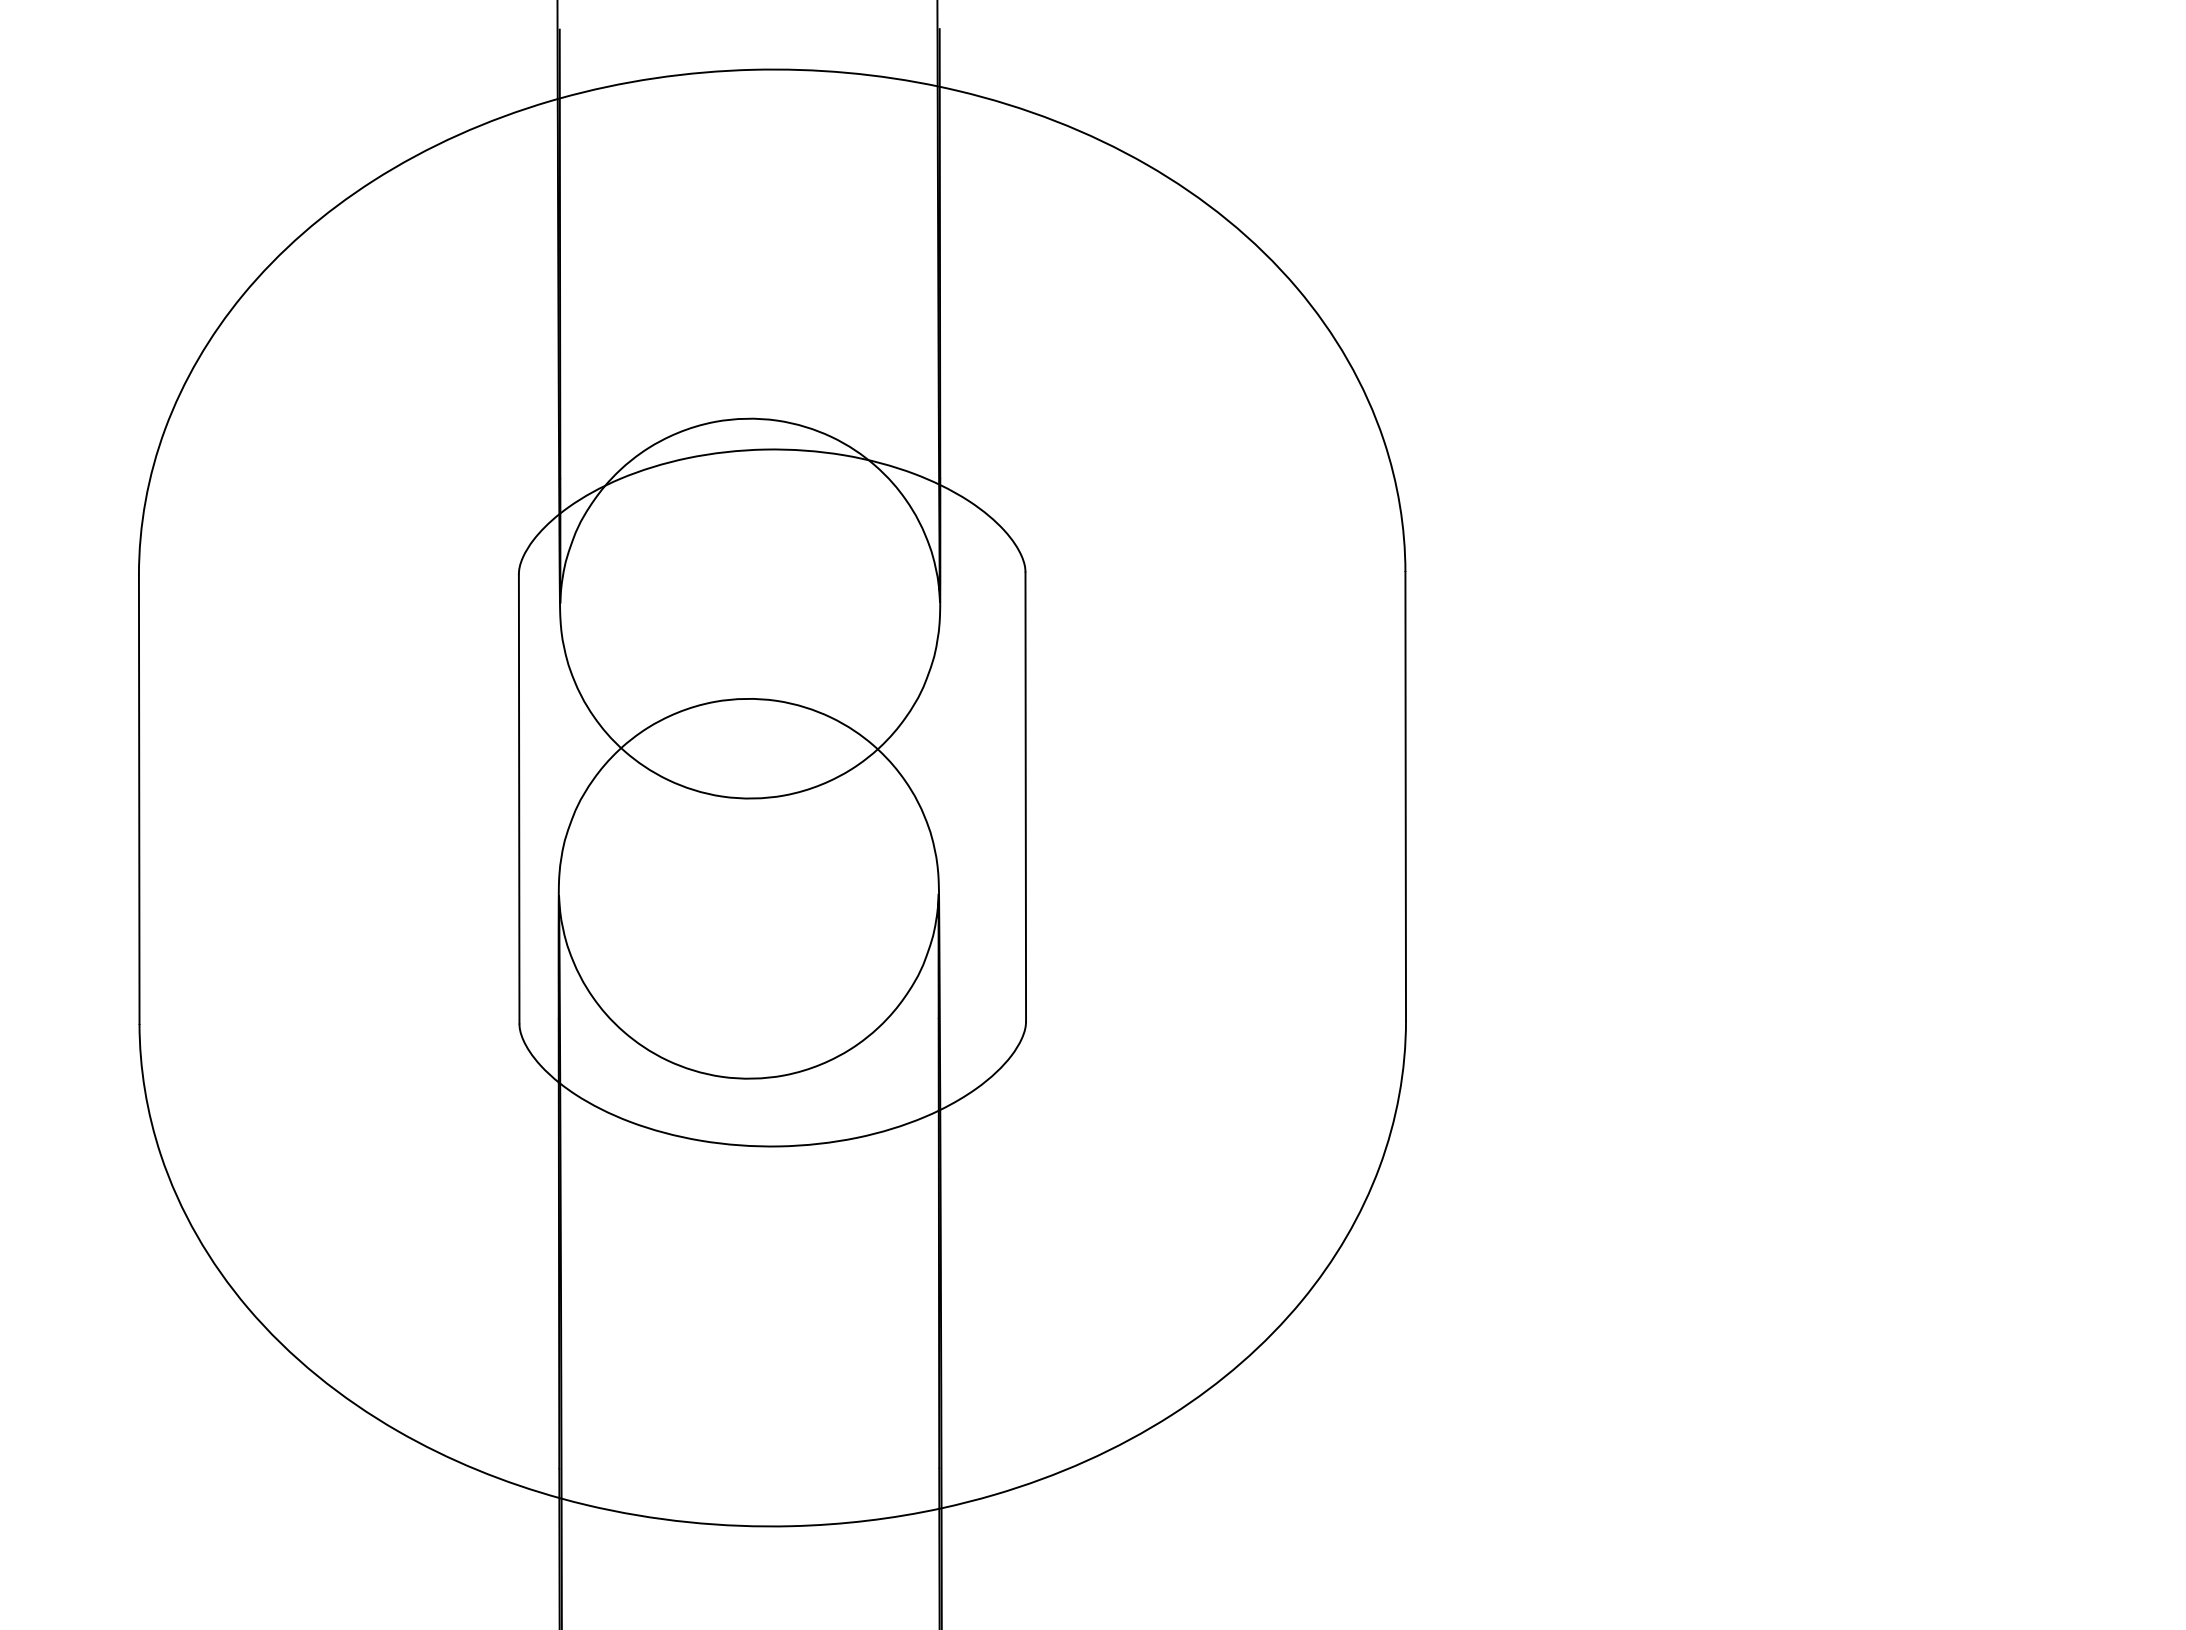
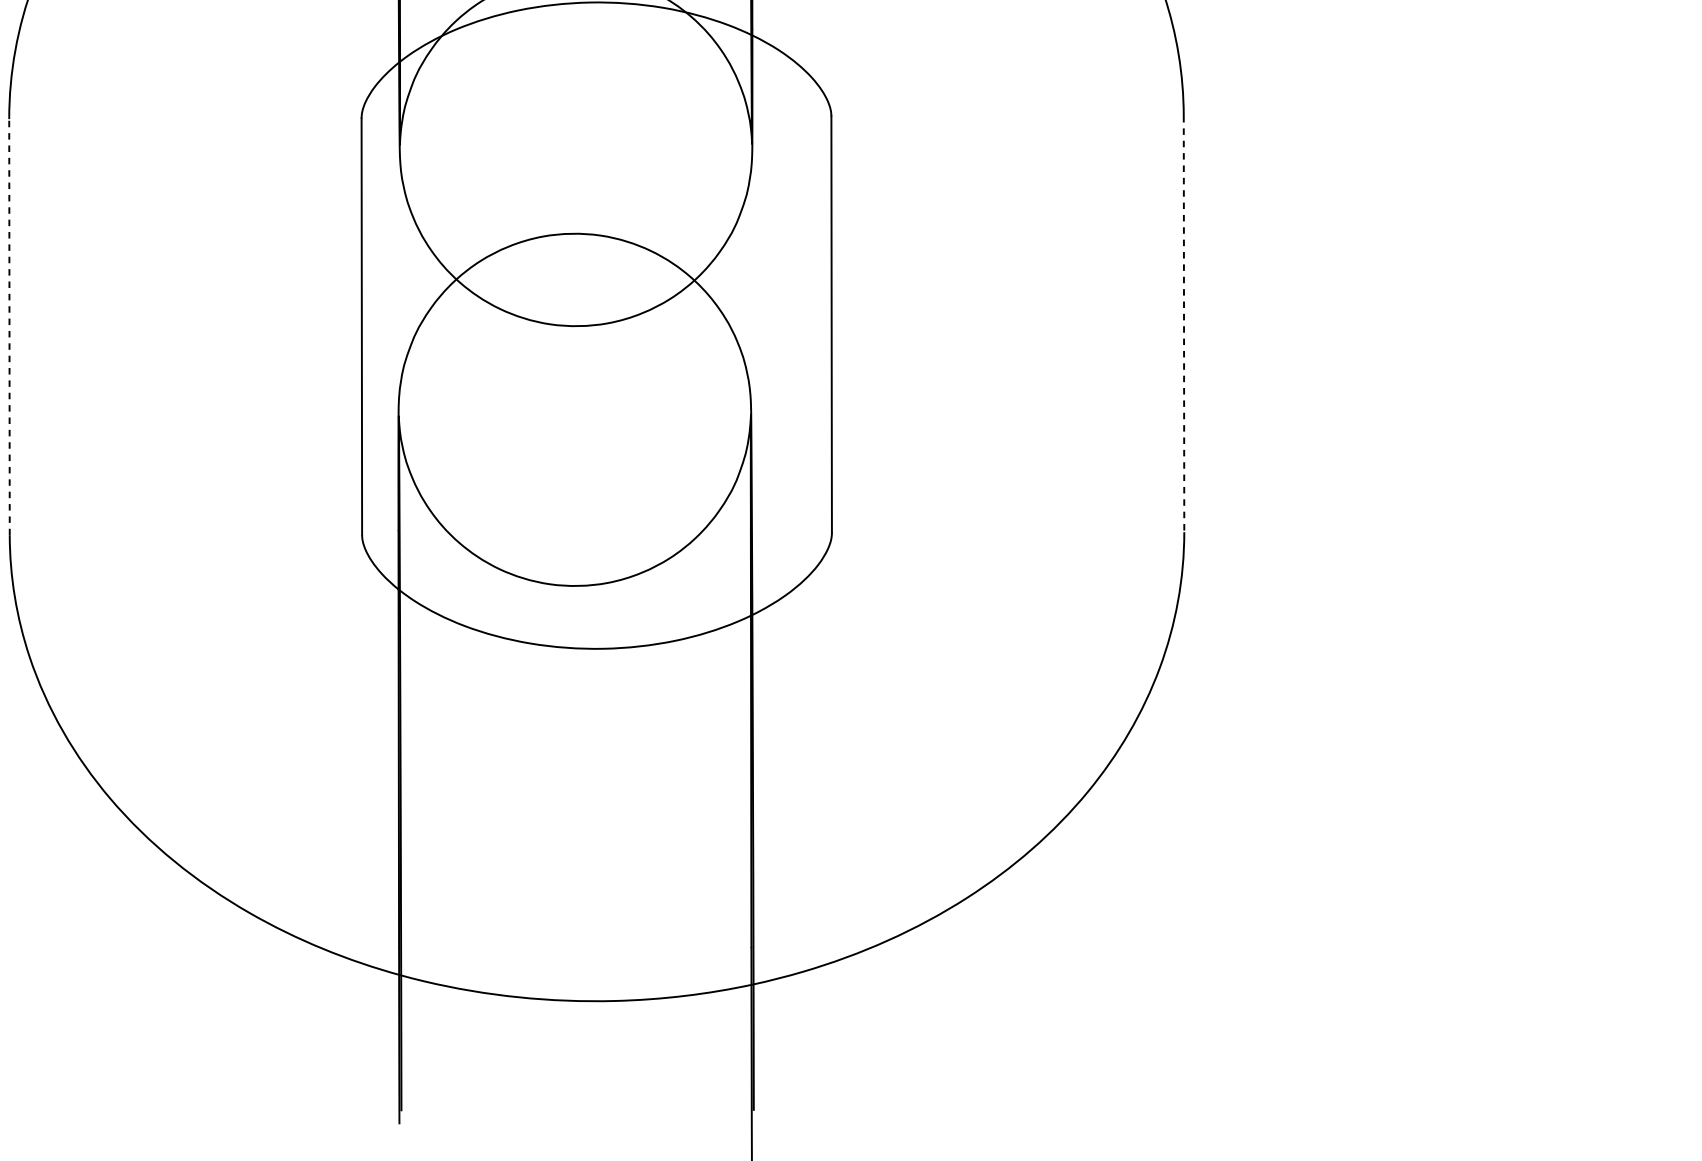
line: (1405, 796) -> (1183, 324), solid -> dashed
line: (139, 799) -> (9, 327), solid -> dashed

